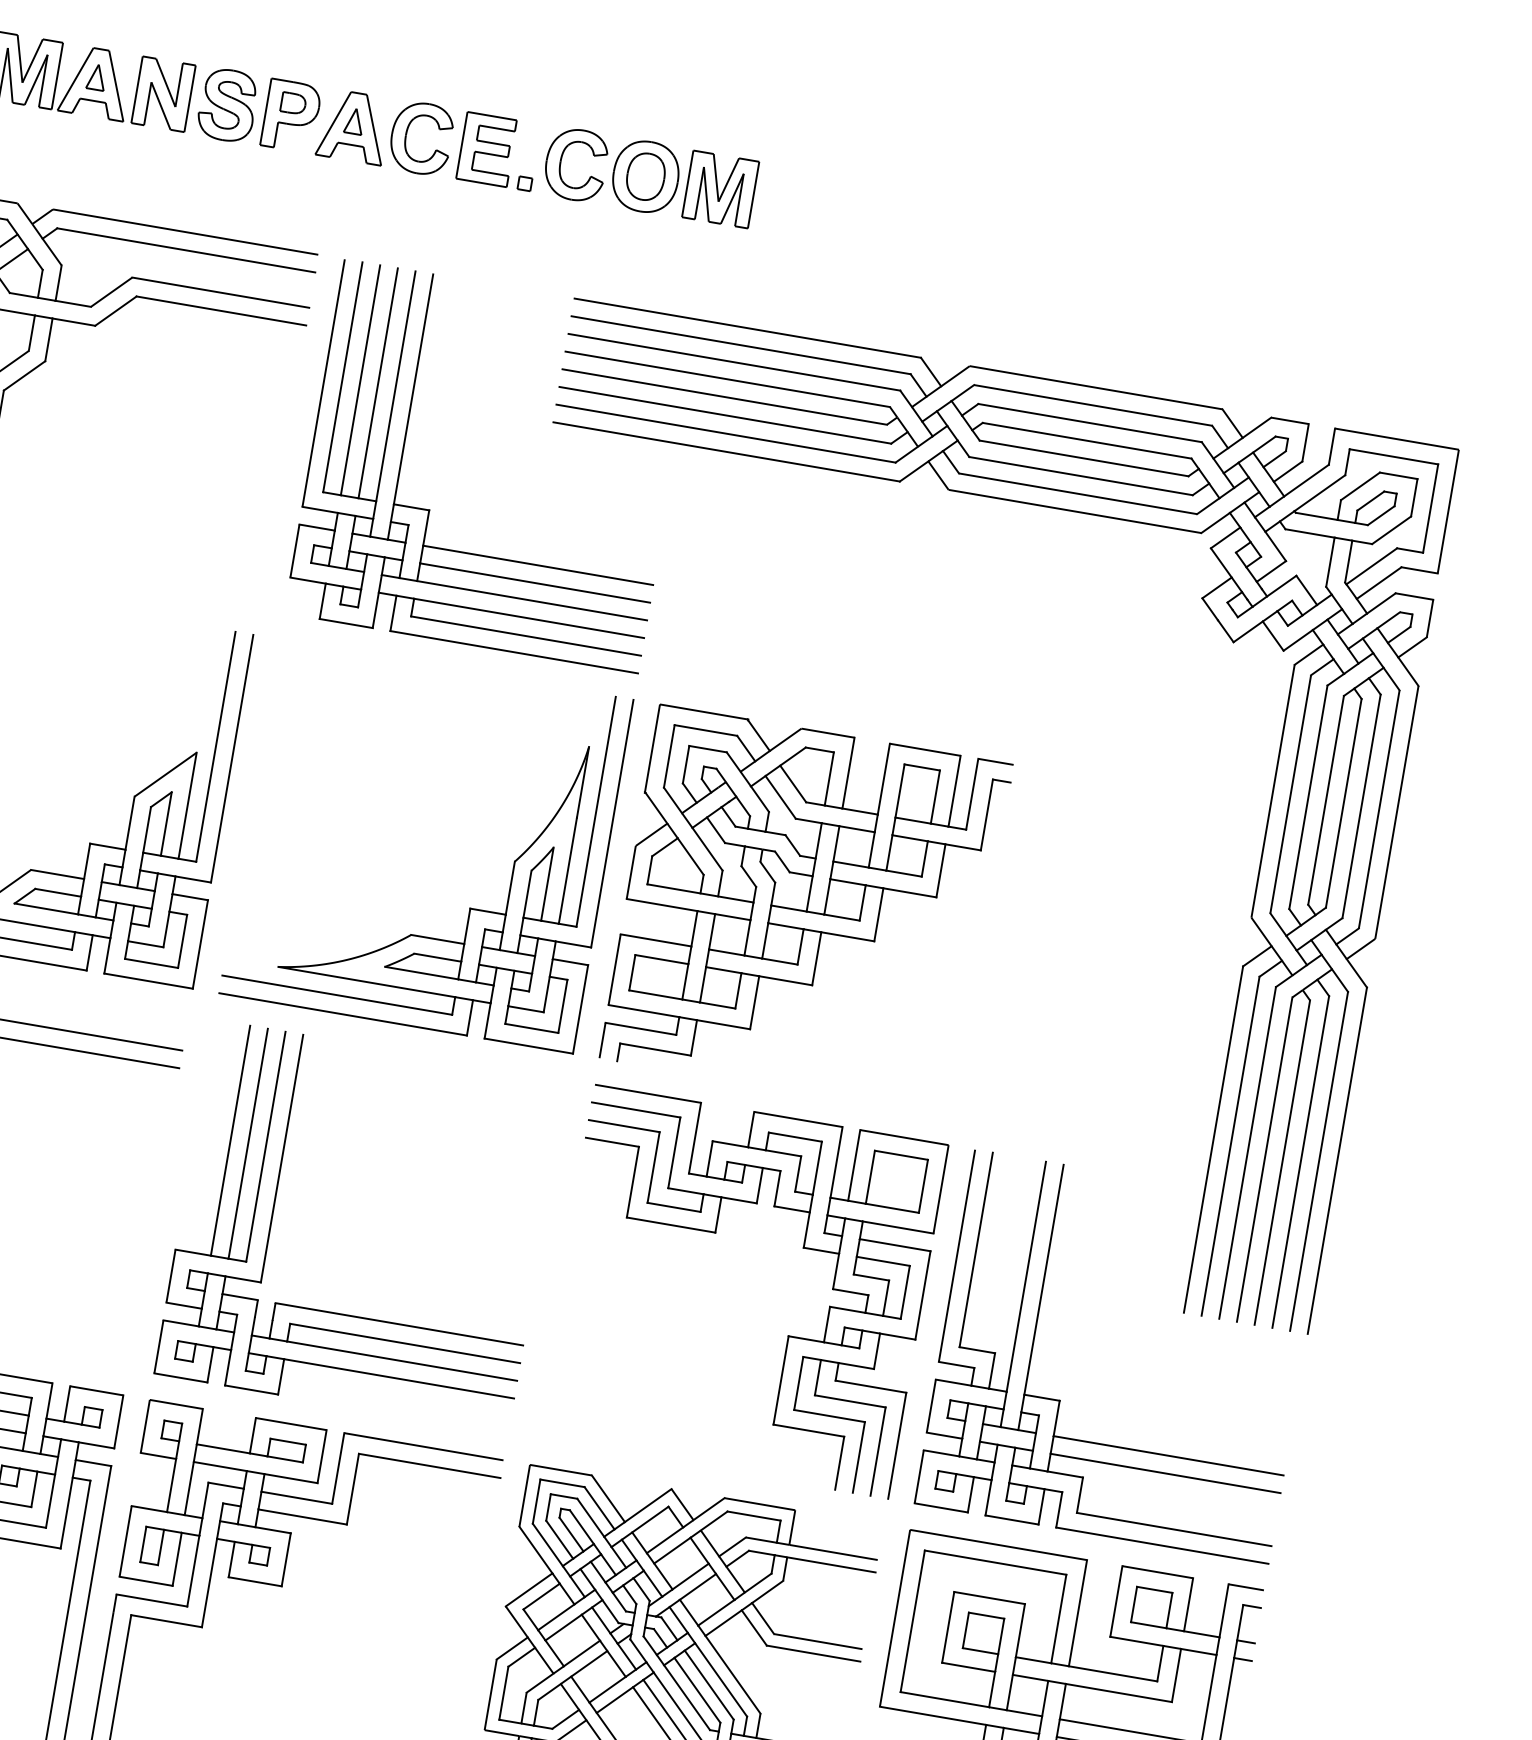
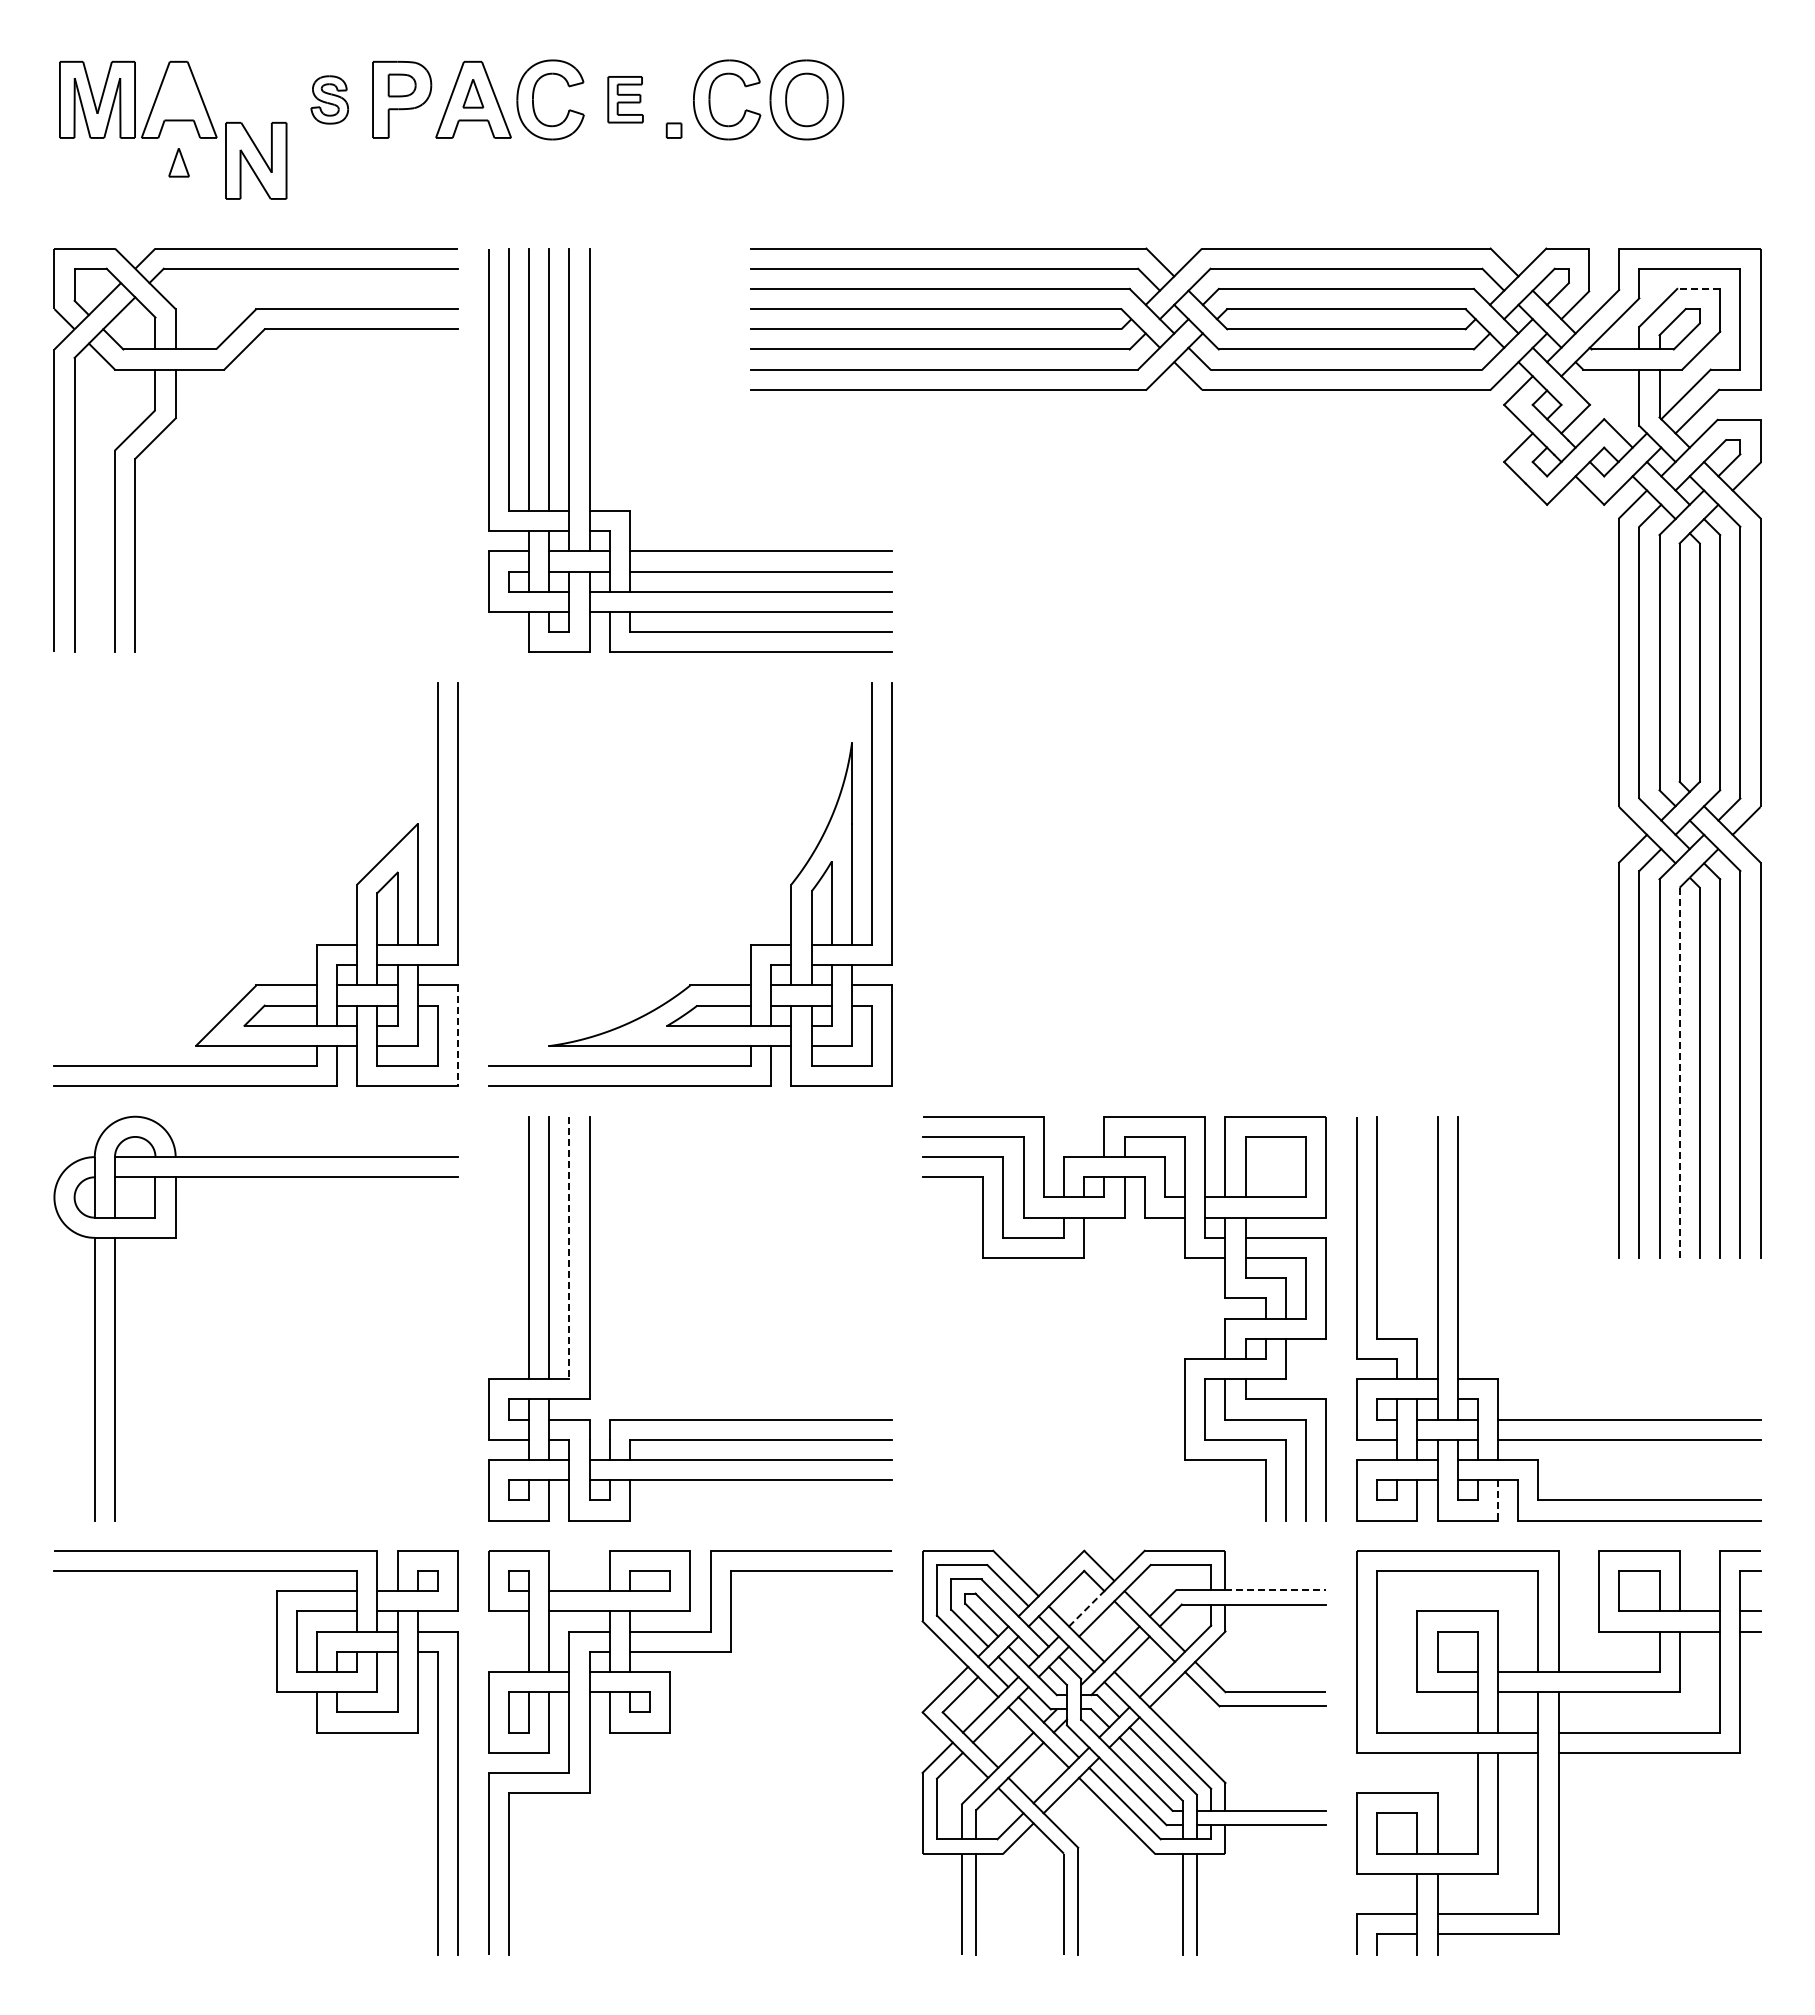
part: (96, 77) -> (178, 162), moved
part: (163, 93) -> (256, 160), moved
part: (227, 104) -> (329, 99), size x0.6
part: (487, 149) -> (625, 99), size x0.6
part: (720, 189) -> (891, 99), removed
line: (1398, 475) -> (1698, 288), solid -> dashed
part: (805, 910) -> (1123, 883), removed
line: (200, 944) -> (458, 1035), solid -> dashed
line: (265, 1147) -> (569, 1248), solid -> dashed
line: (1264, 1160) -> (1679, 1073), solid -> dashed
line: (1041, 1507) -> (1498, 1500), solid -> dashed
line: (665, 1540) -> (1087, 1608), solid -> dashed
line: (834, 1552) -> (1276, 1590), solid -> dashed

